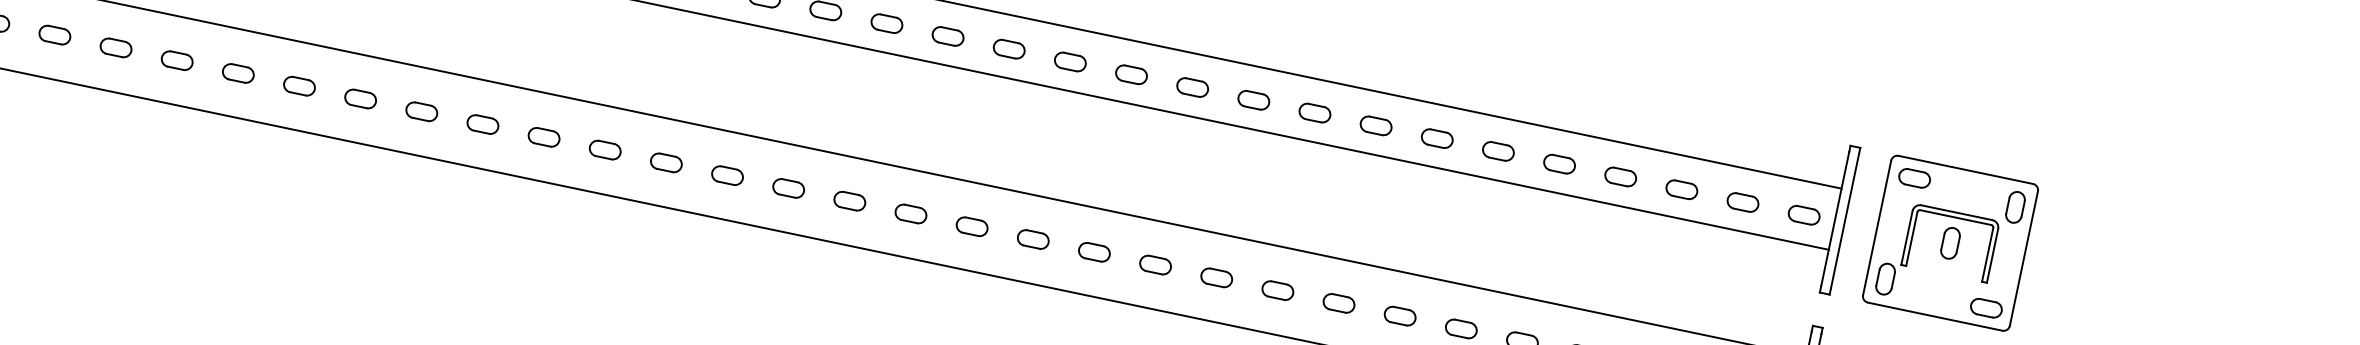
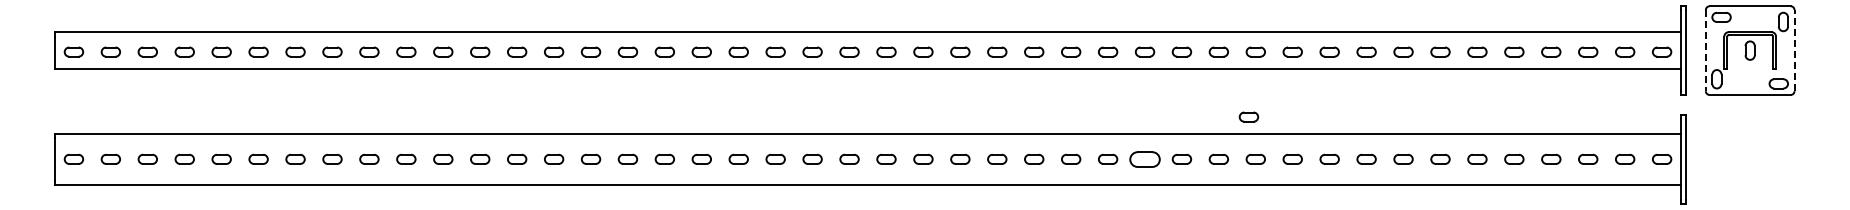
part: (1097, 178) -> (1248, 116), added
part: (910, 212) -> (1144, 158), size x1.6
line: (1876, 227) -> (1705, 50), solid -> dashed
line: (2023, 258) -> (1794, 50), solid -> dashed

